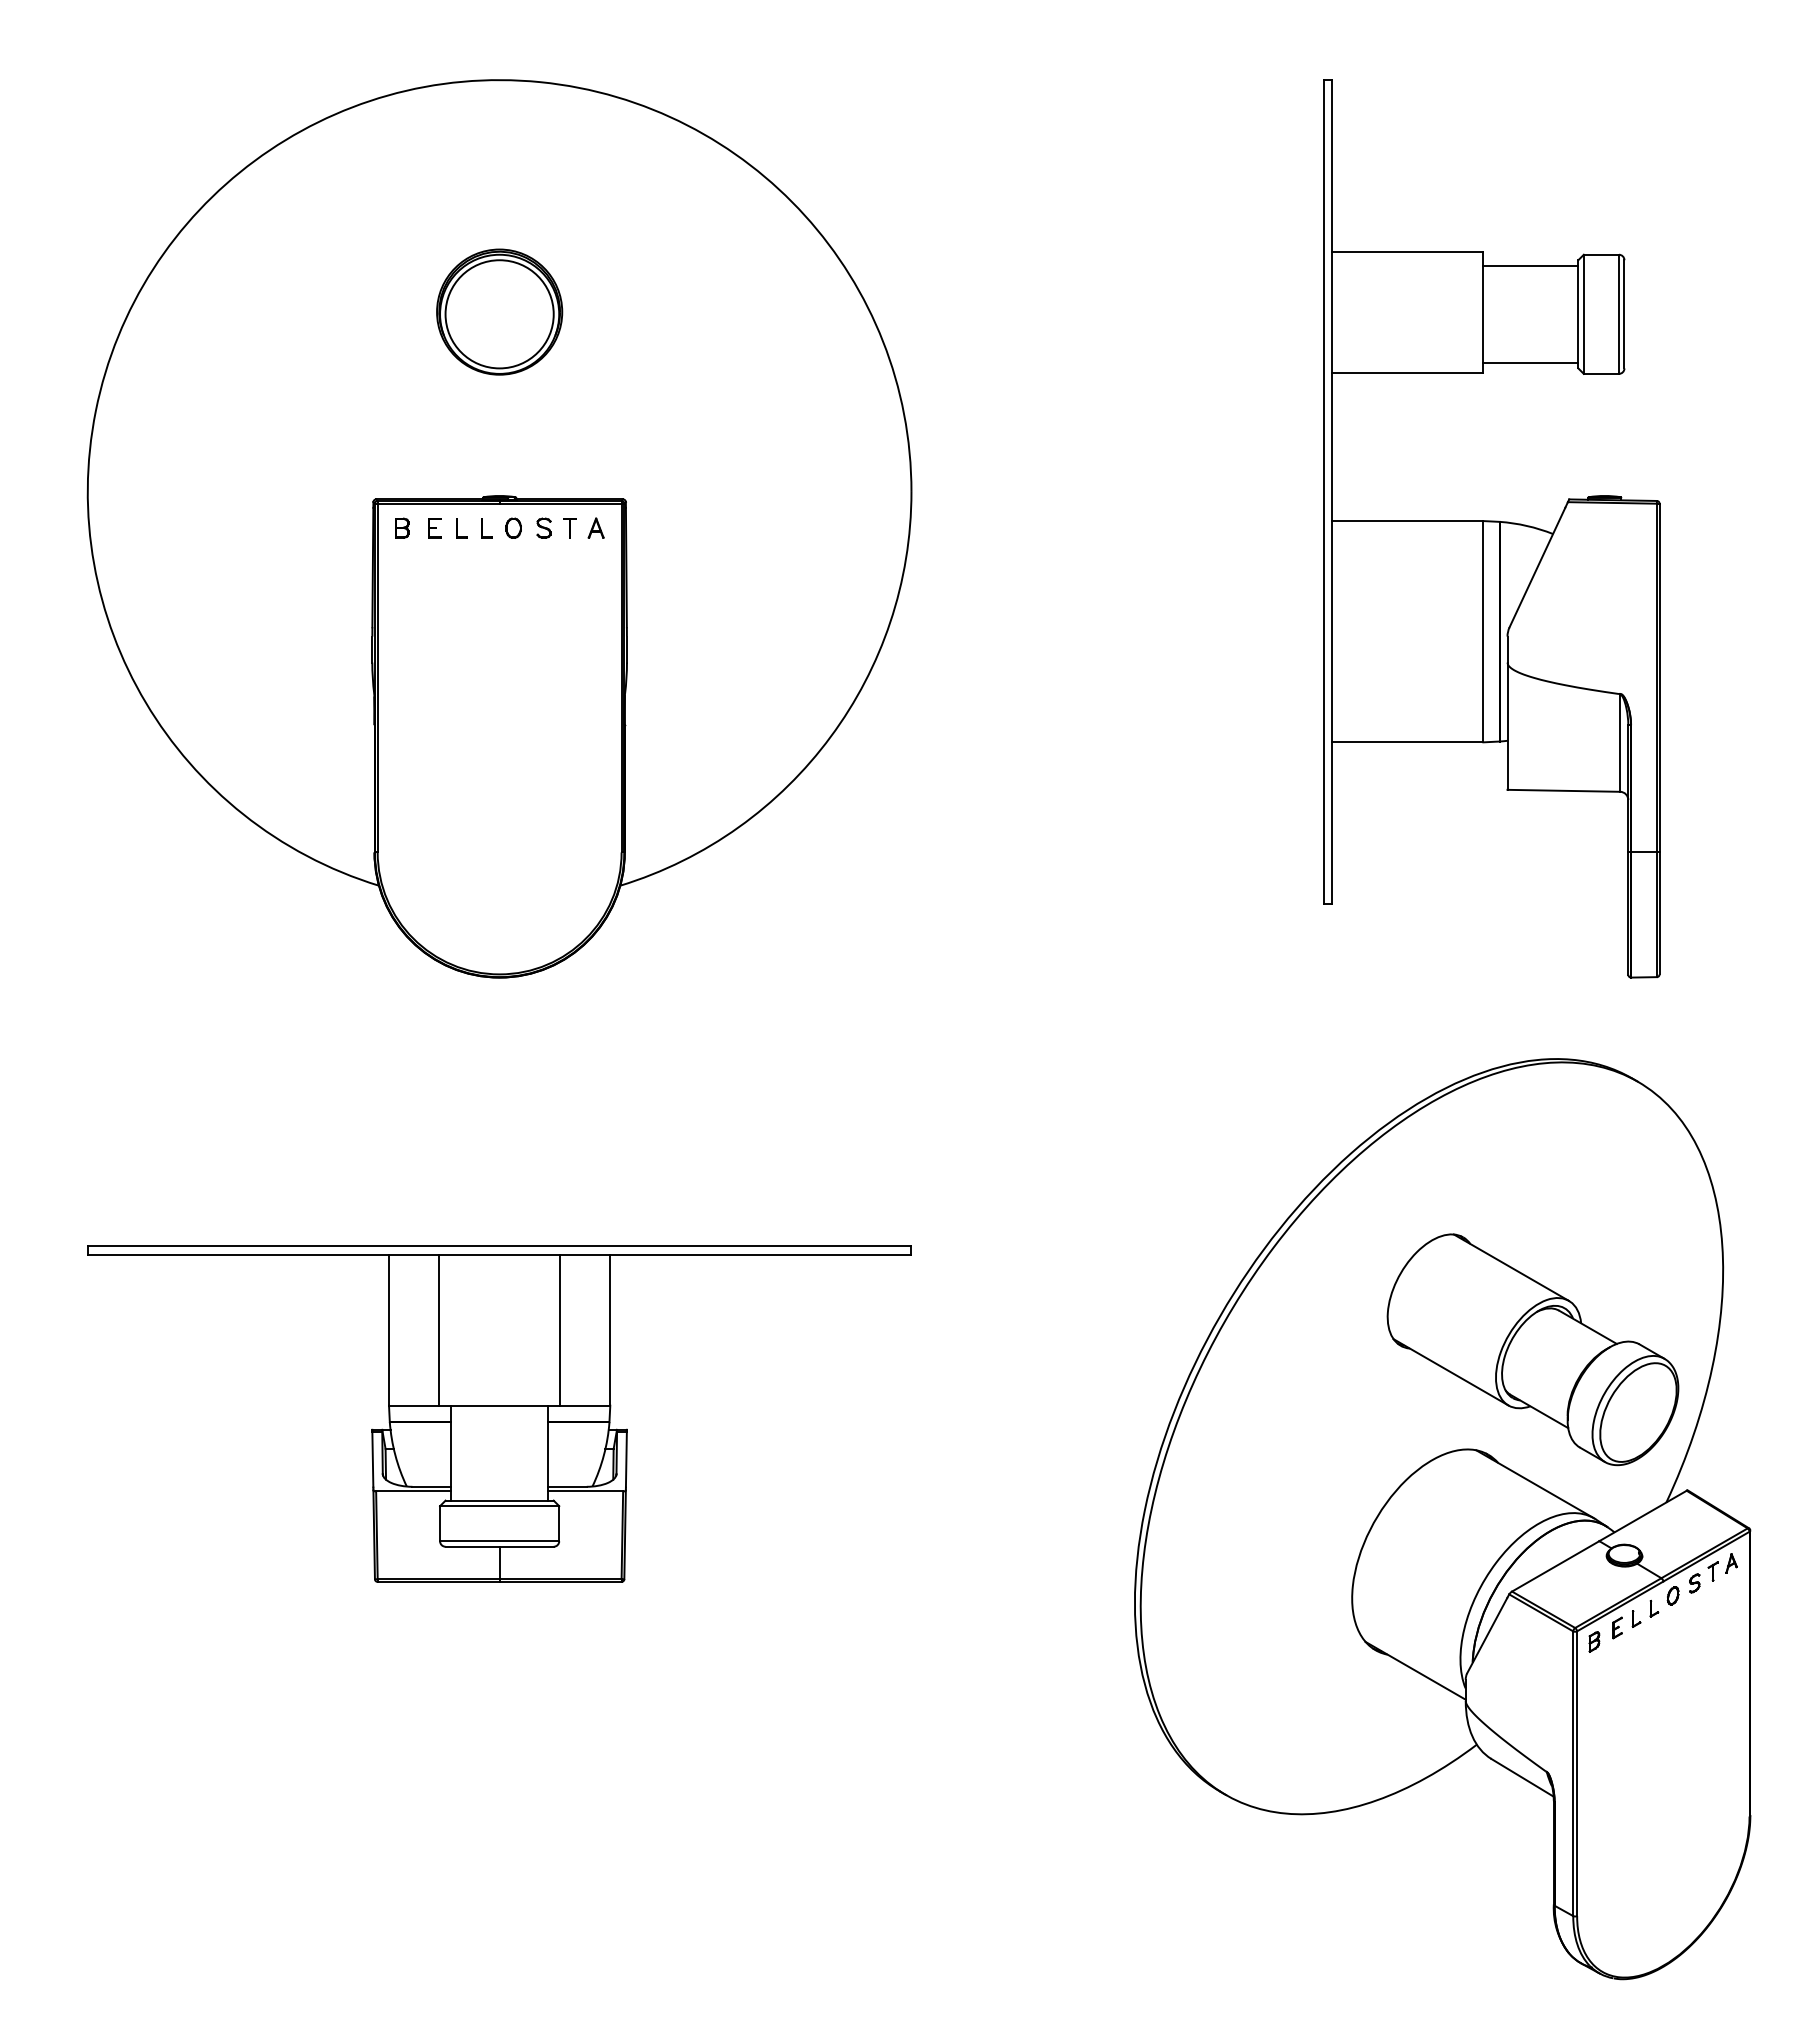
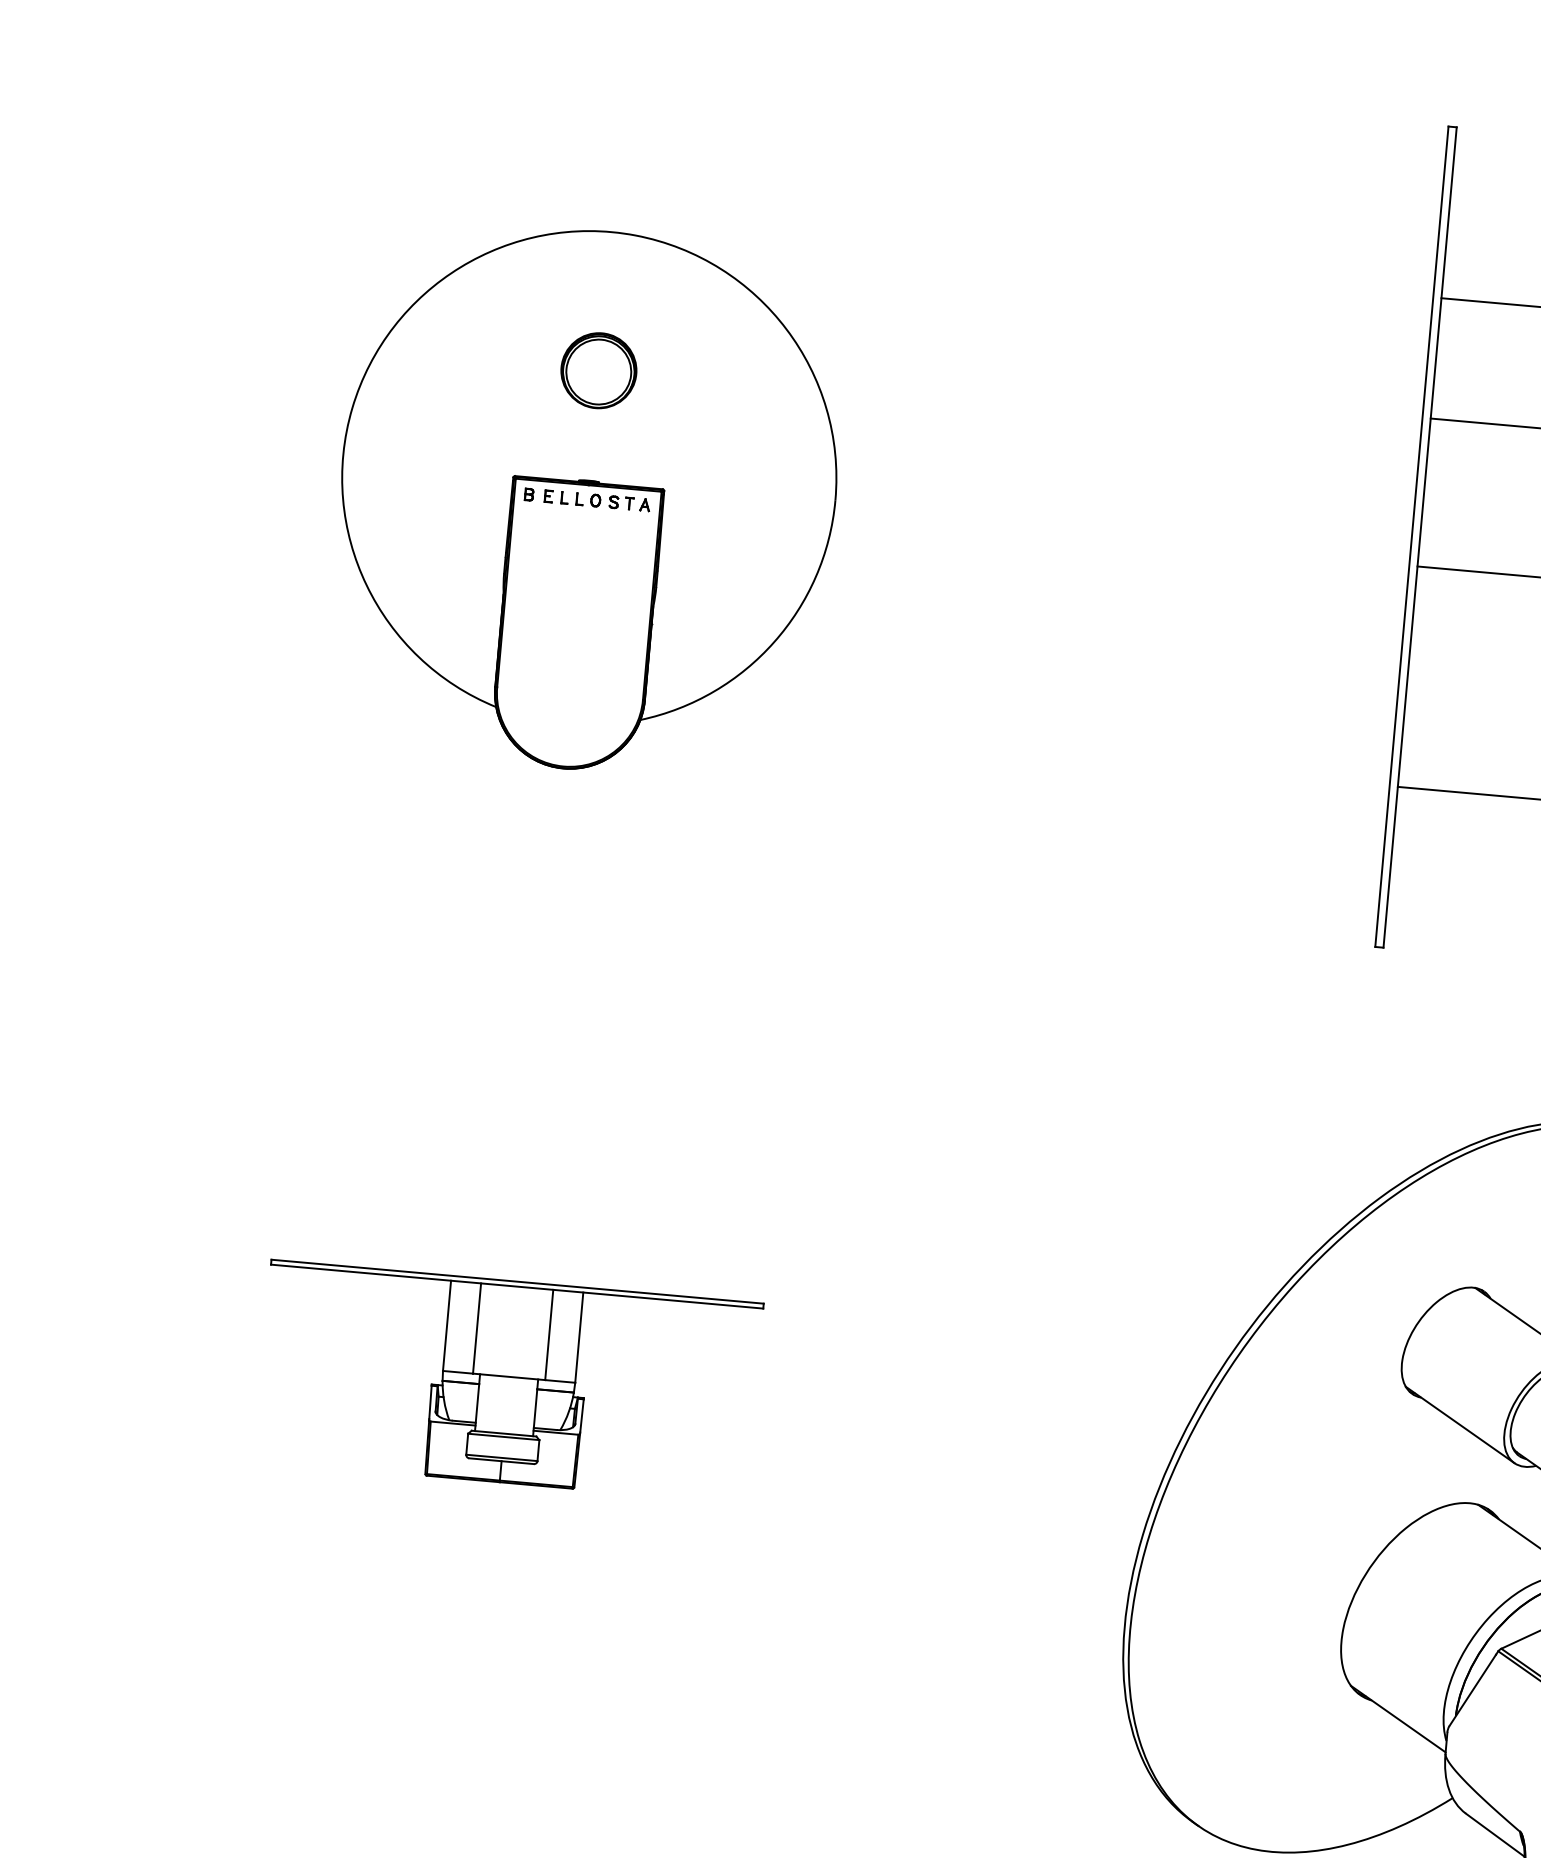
part: (499, 528) -> (587, 499), size x0.6
part: (499, 1413) -> (508, 1381), size x0.6

